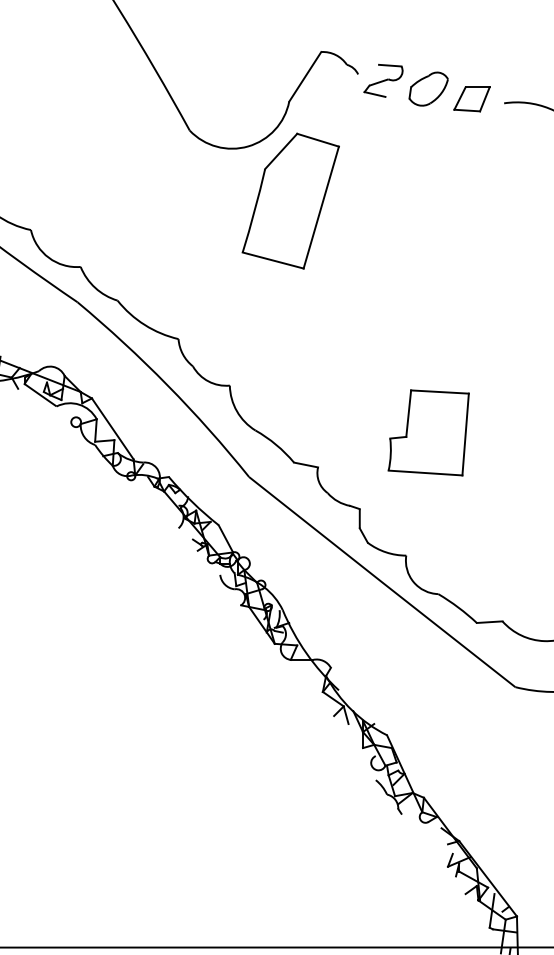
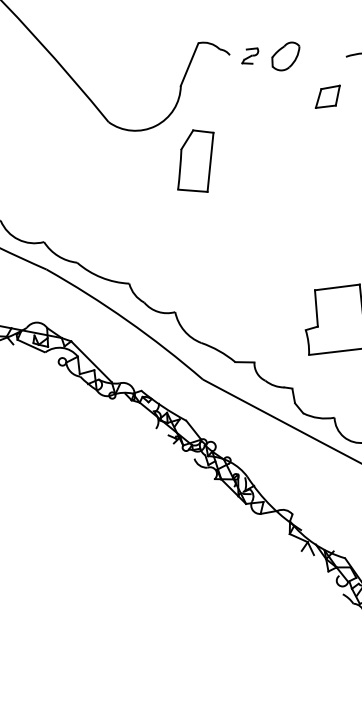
part: (383, 80) -> (250, 56), size x0.6
part: (471, 99) -> (327, 97), moved
part: (290, 200) -> (195, 161), size x0.6

